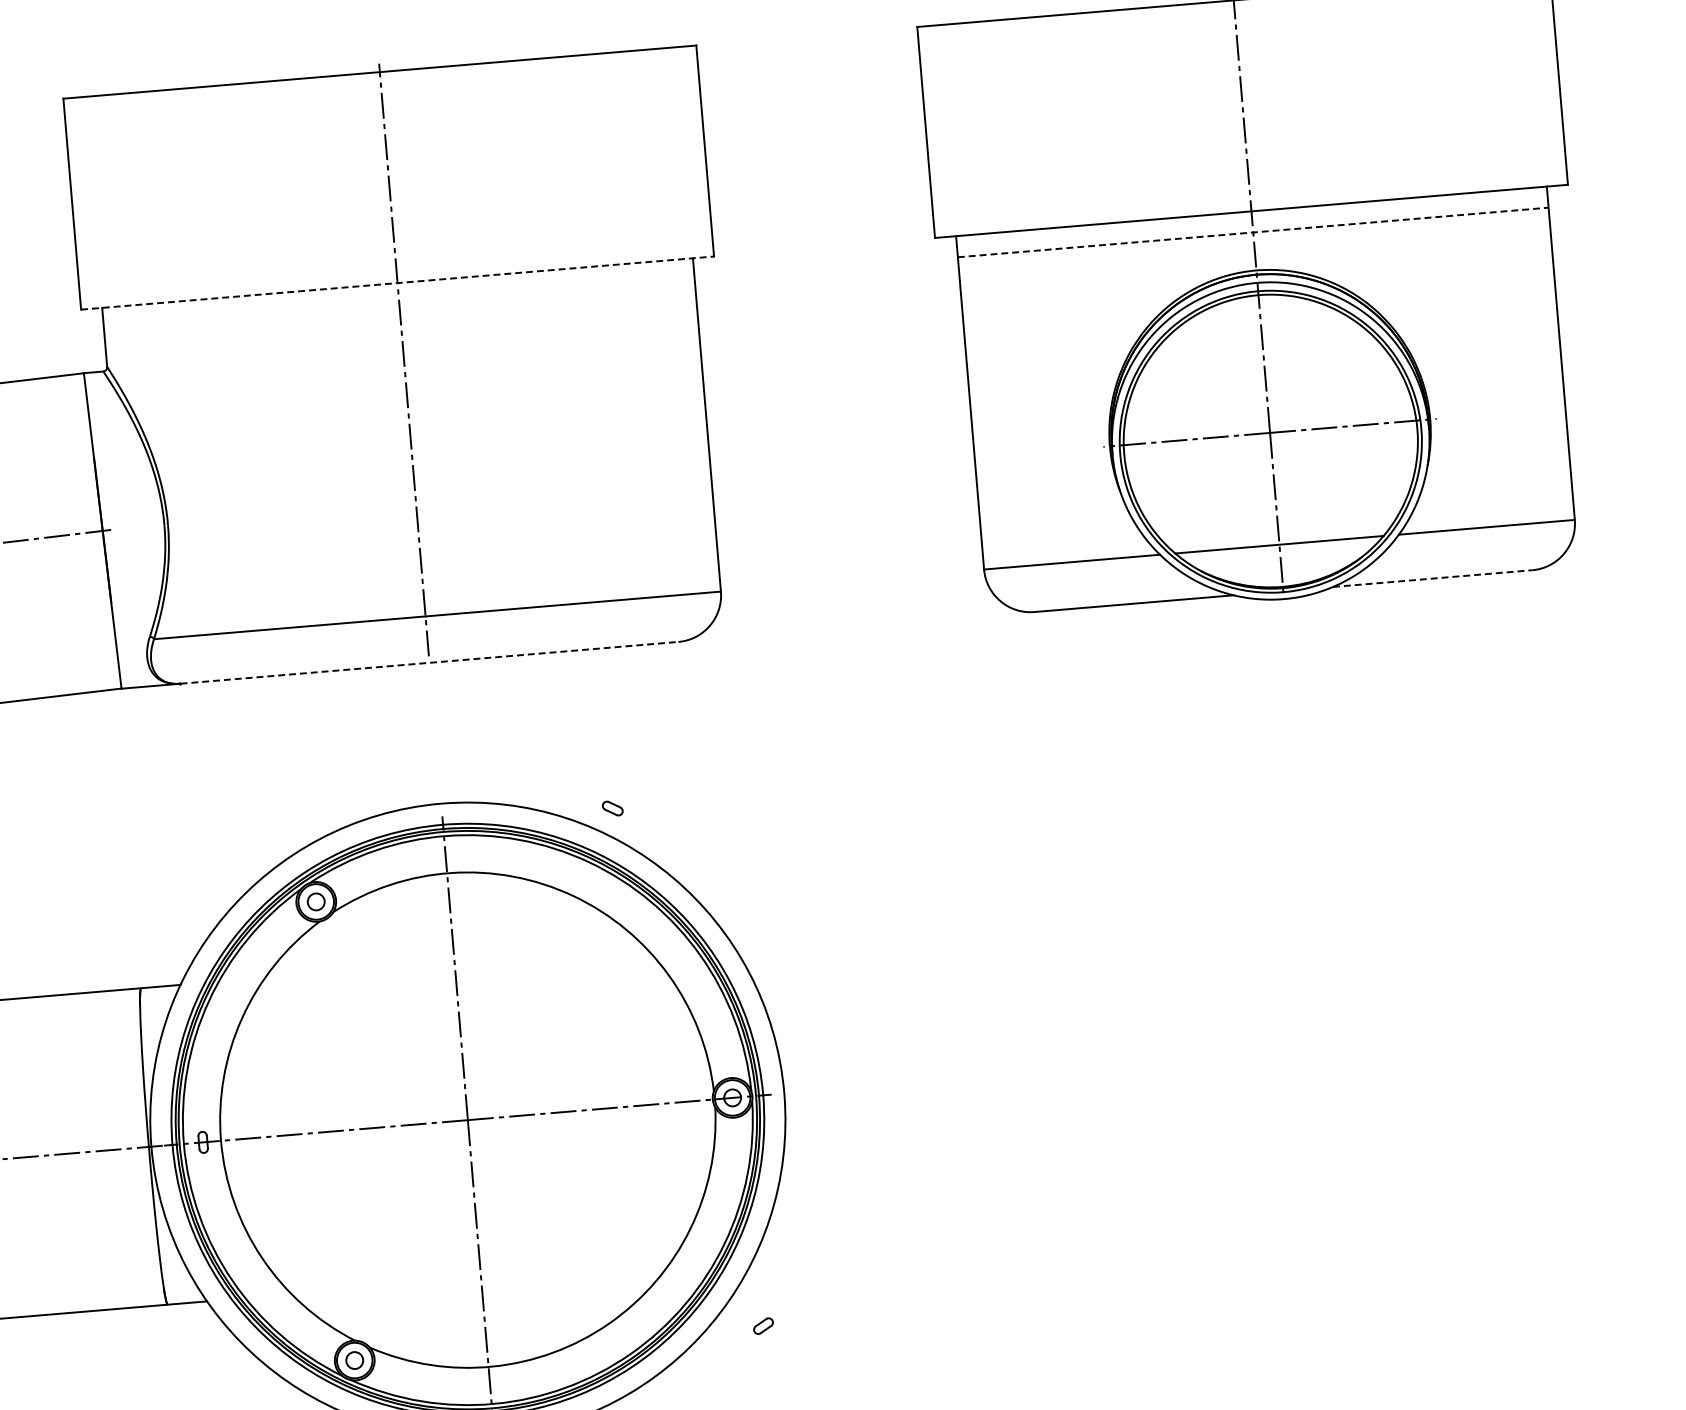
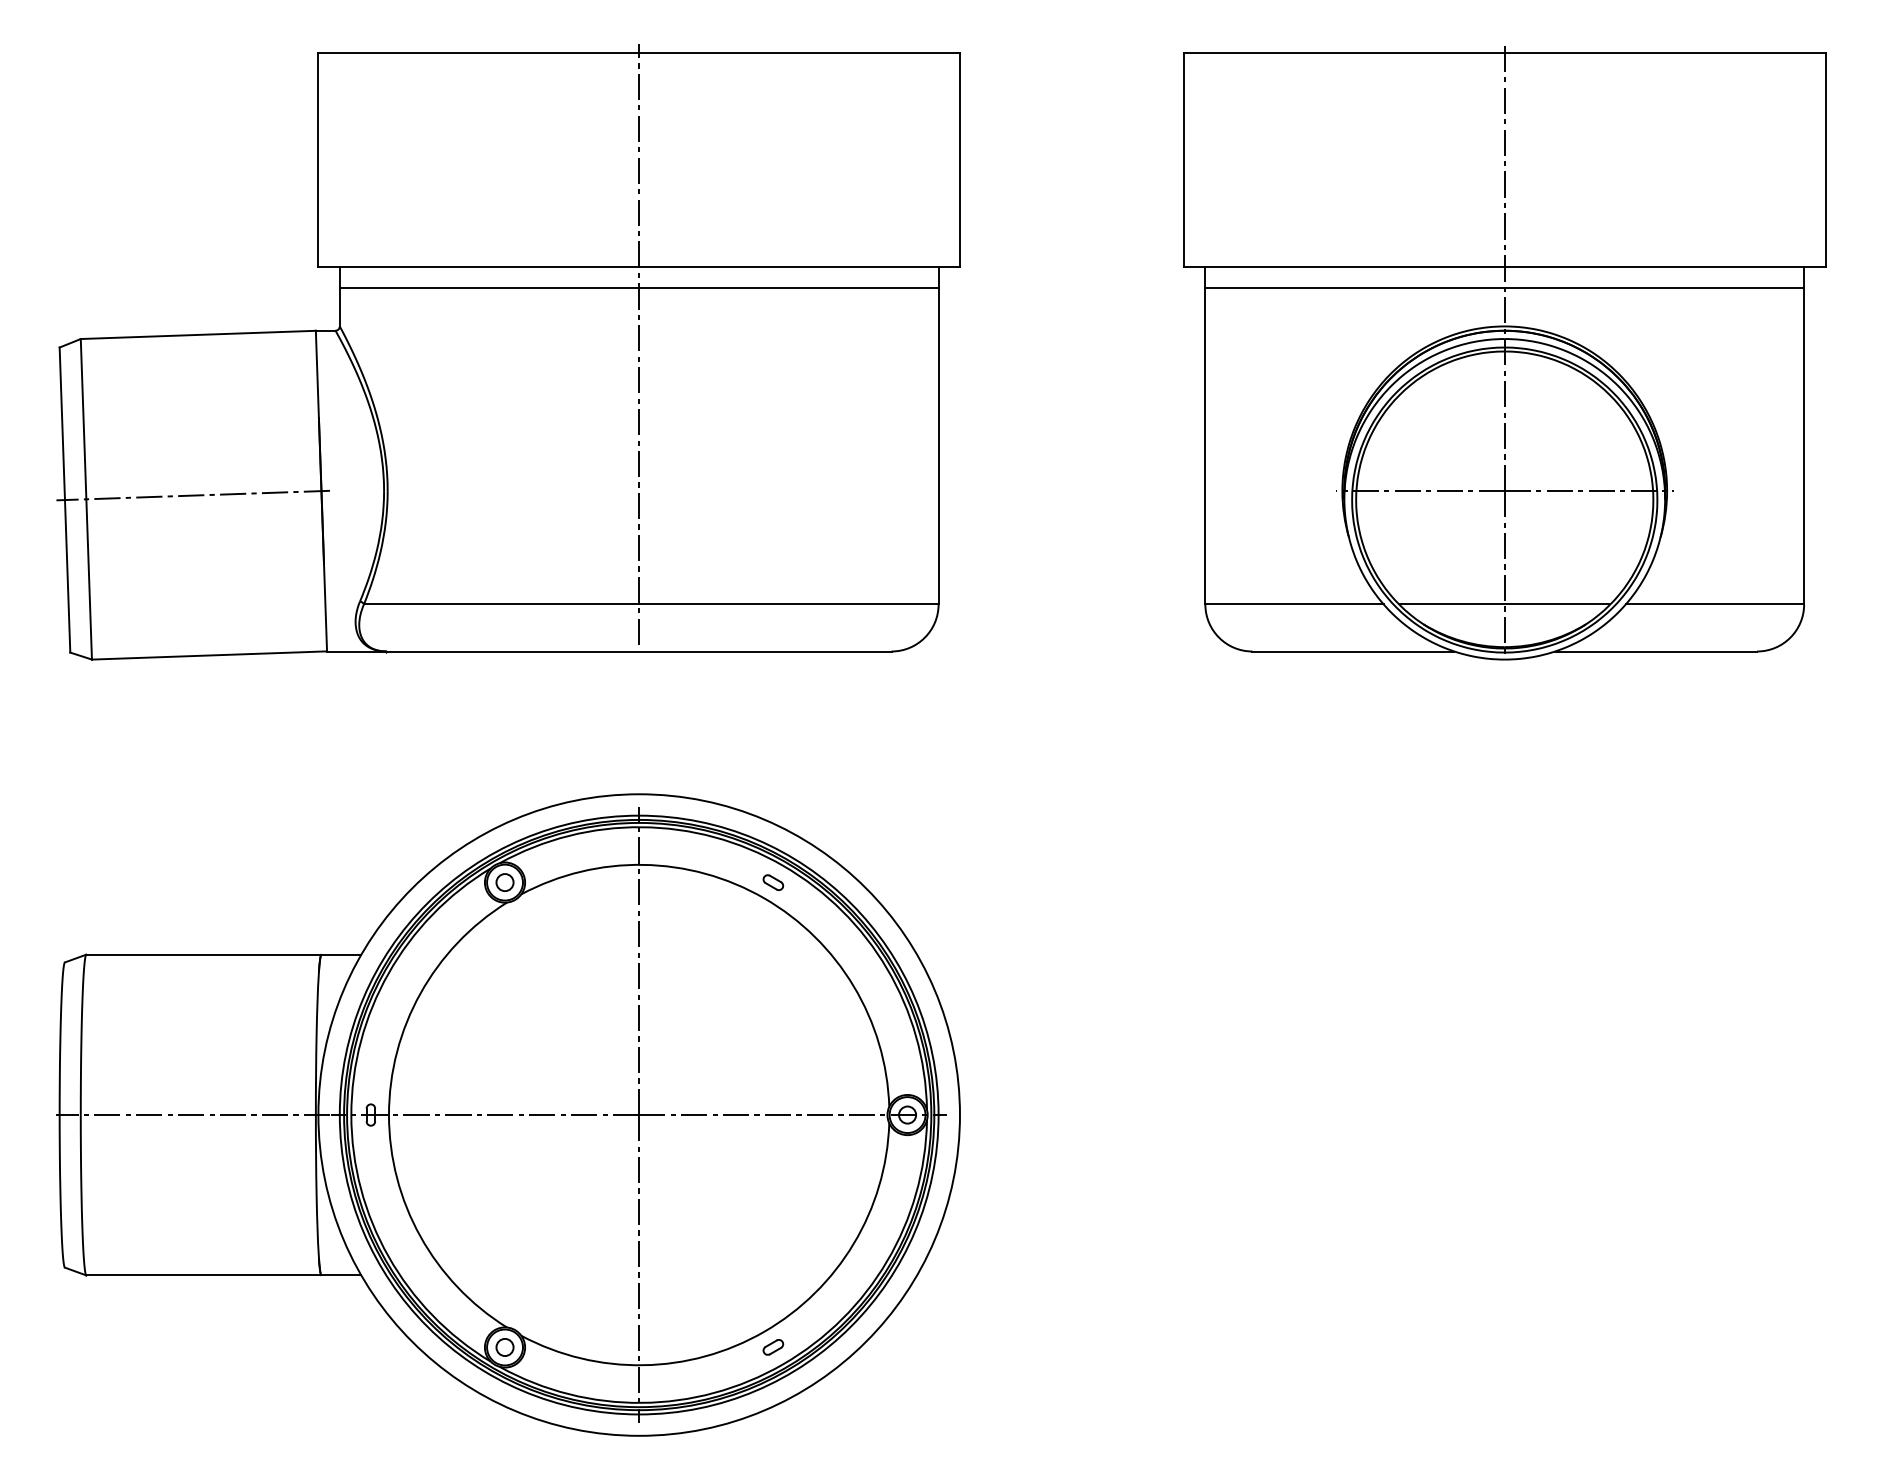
line: (1253, 231) -> (1505, 287), dashed -> solid
line: (397, 283) -> (639, 266), dashed -> solid
line: (398, 303) -> (638, 287), added
line: (1433, 578) -> (1656, 651), dashed -> solid
line: (429, 662) -> (639, 651), dashed -> solid
part: (612, 808) -> (773, 882), moved
part: (763, 1326) -> (773, 1347), moved

